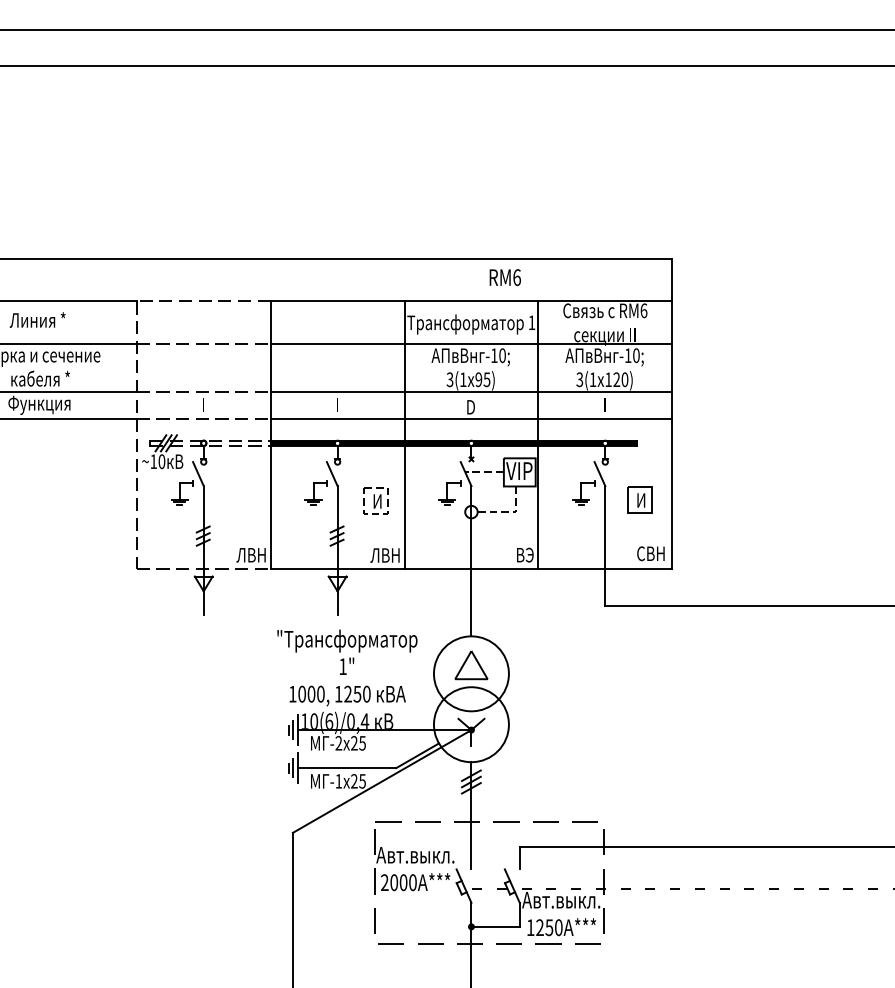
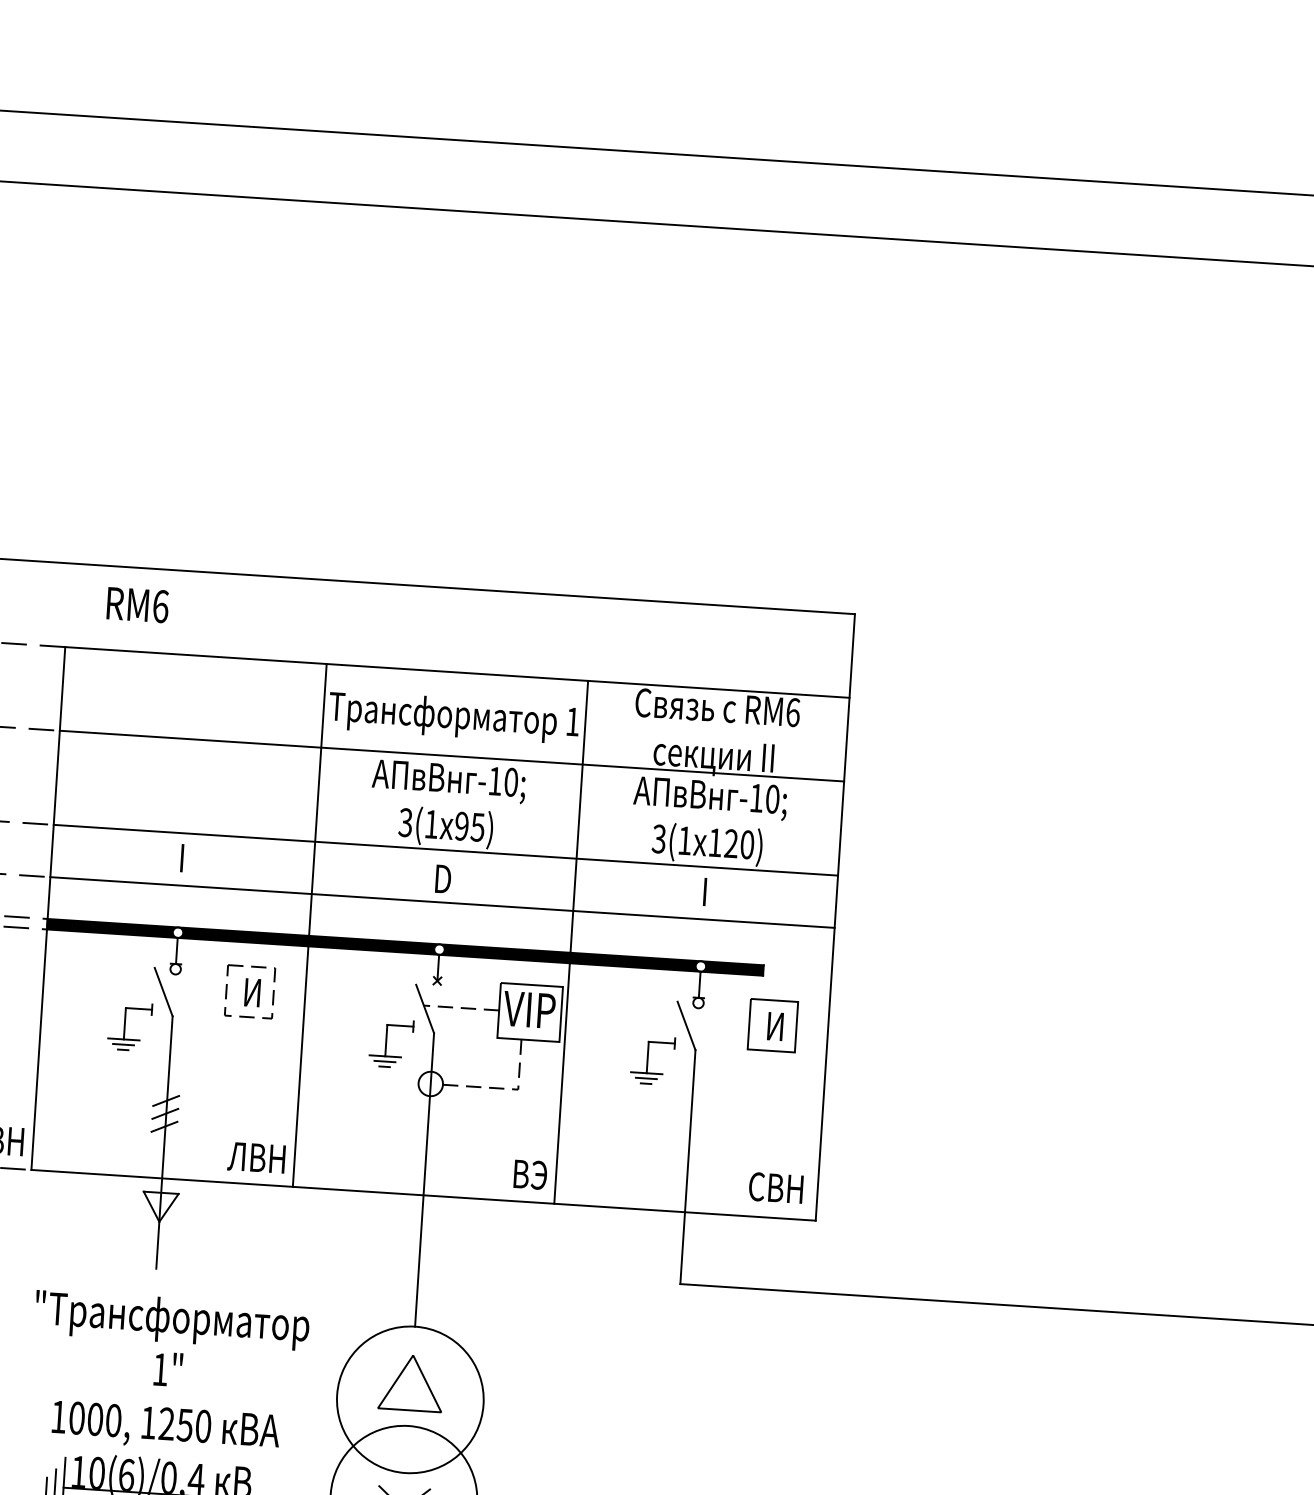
text: (504, 277) -> (136, 604), moved
part: (639, 499) -> (772, 1024), moved
part: (375, 500) -> (248, 990), moved

